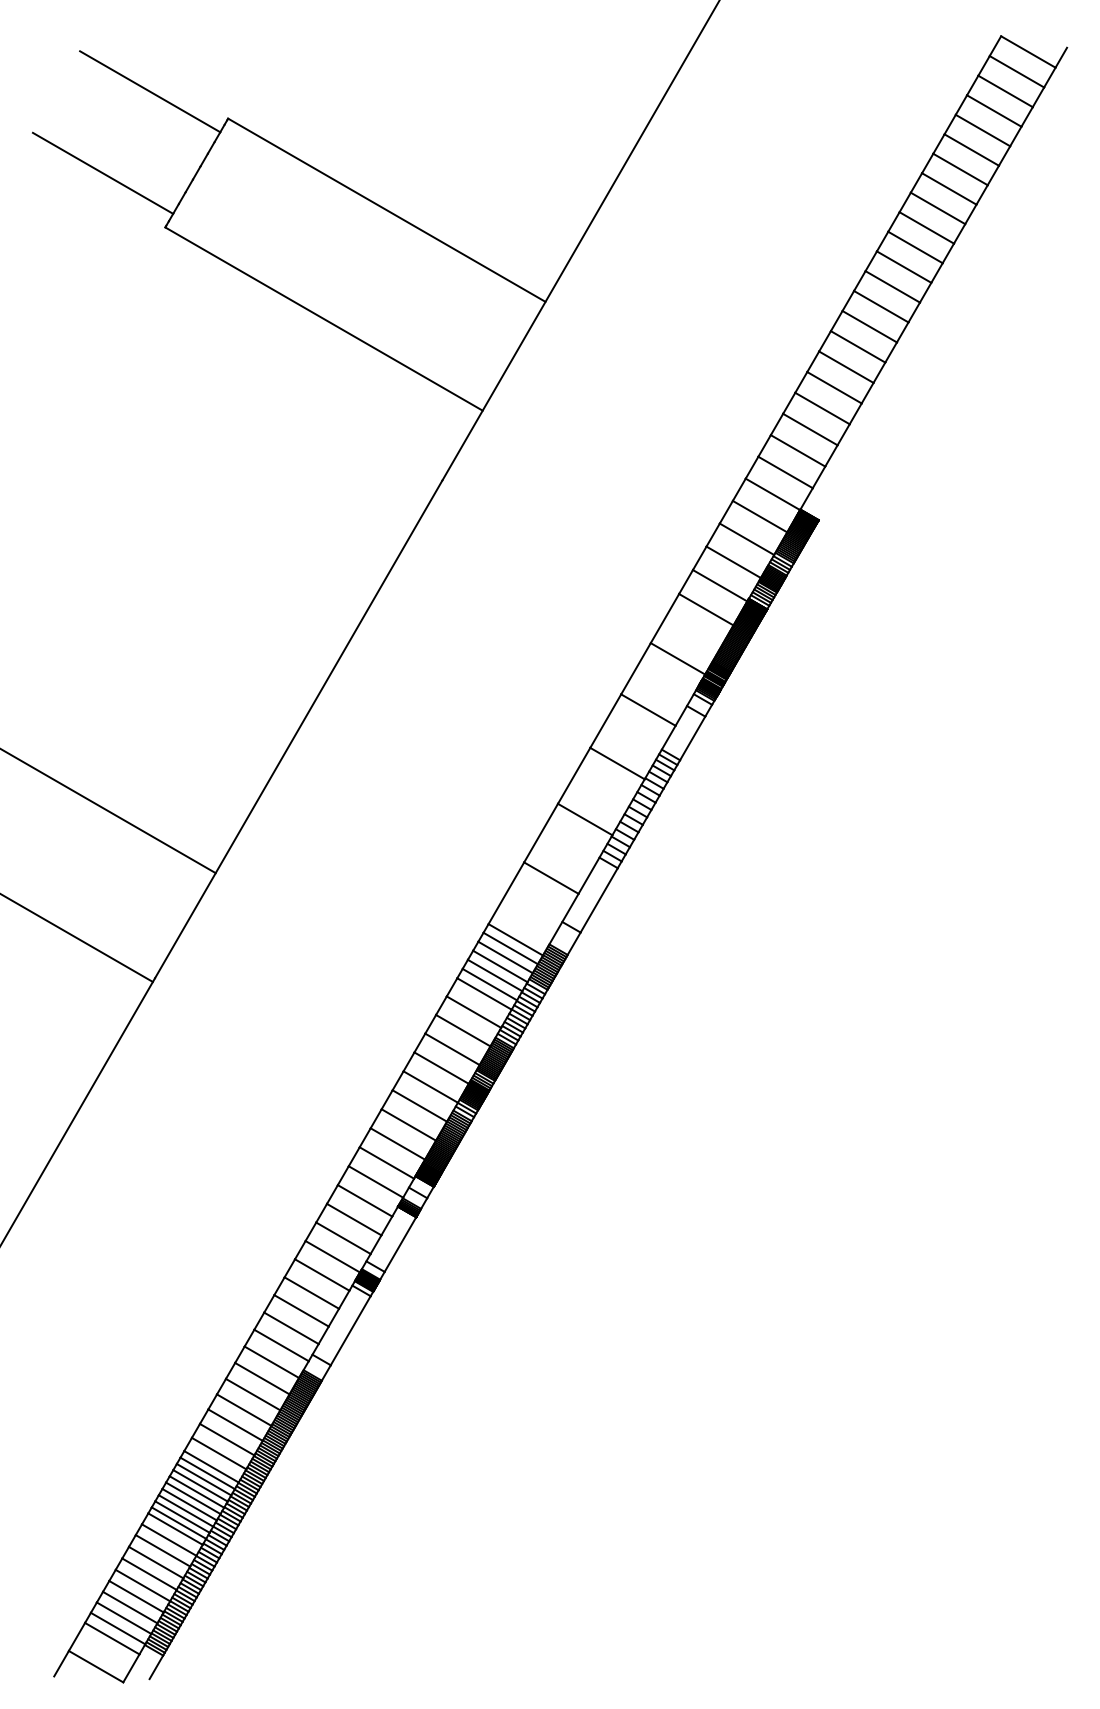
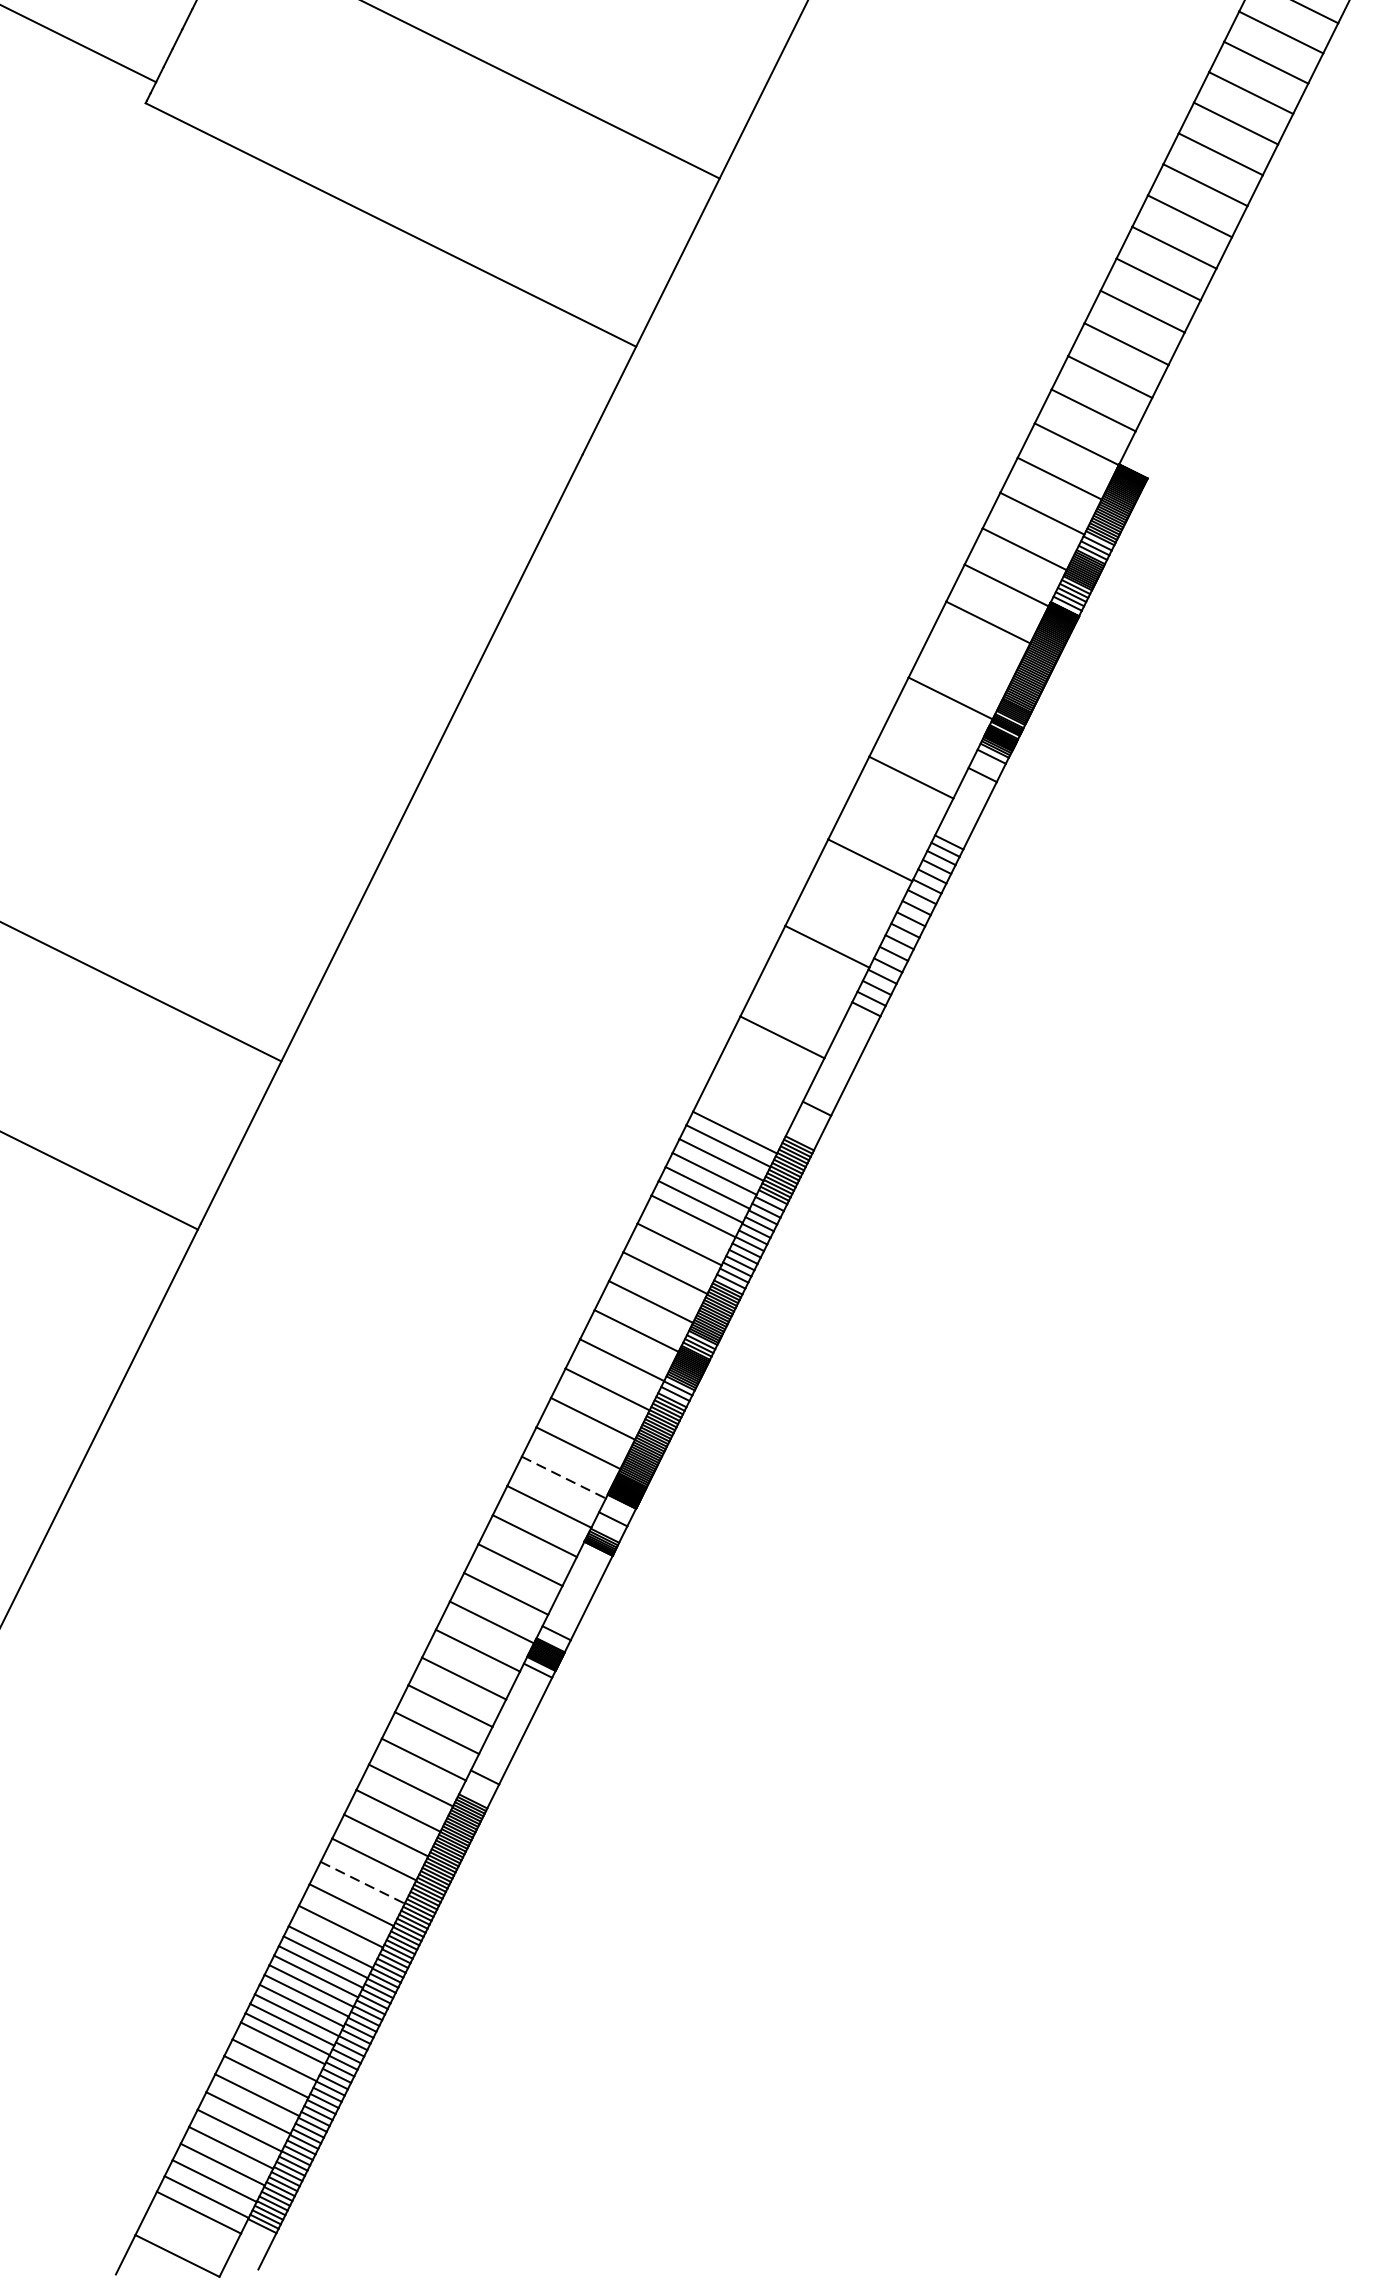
line: (387, 1163) -> (564, 1478), solid -> dashed
line: (235, 1425) -> (362, 1883), solid -> dashed

